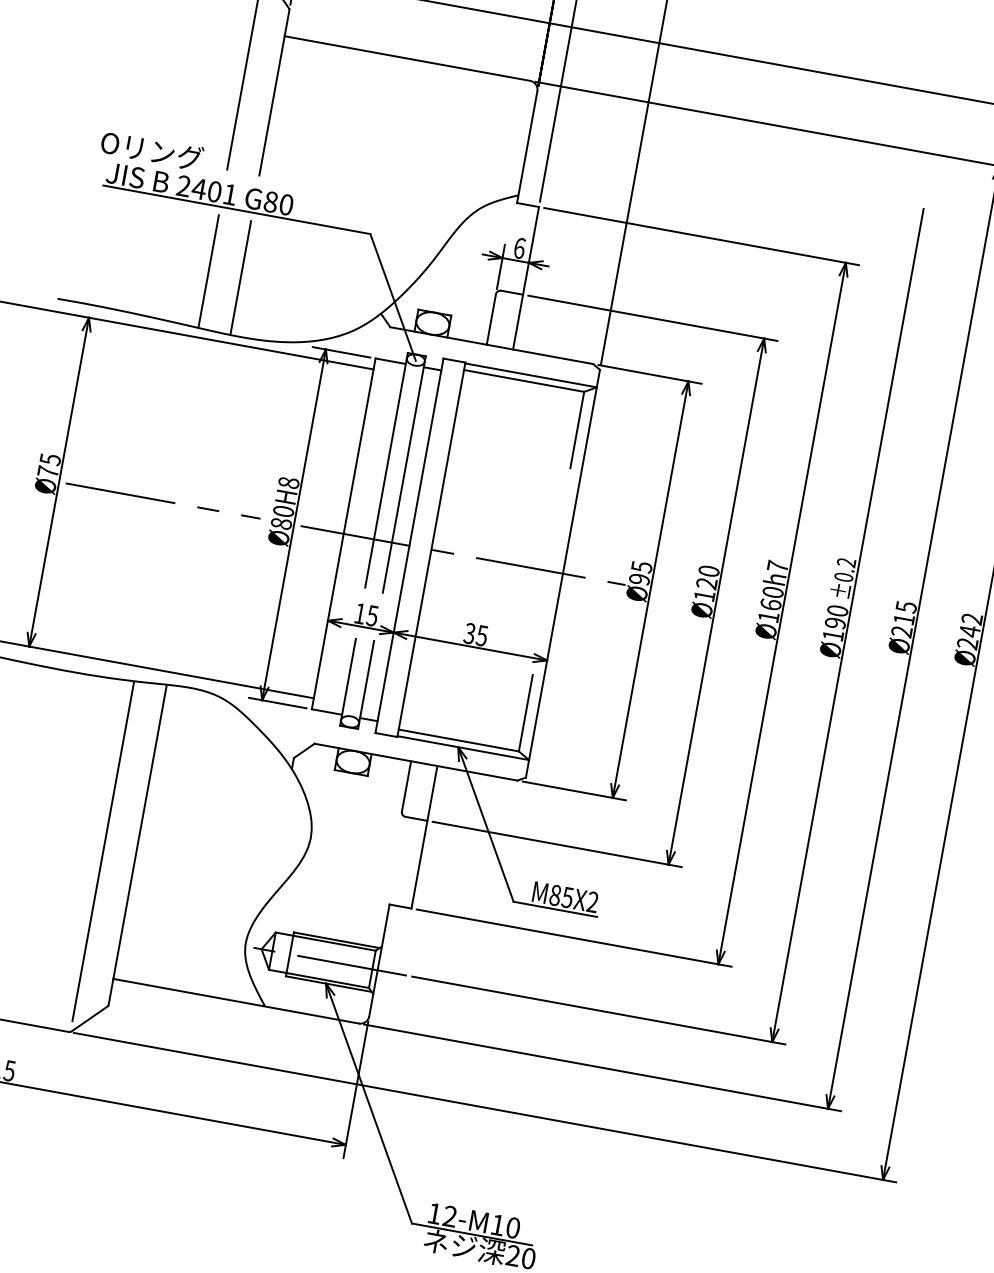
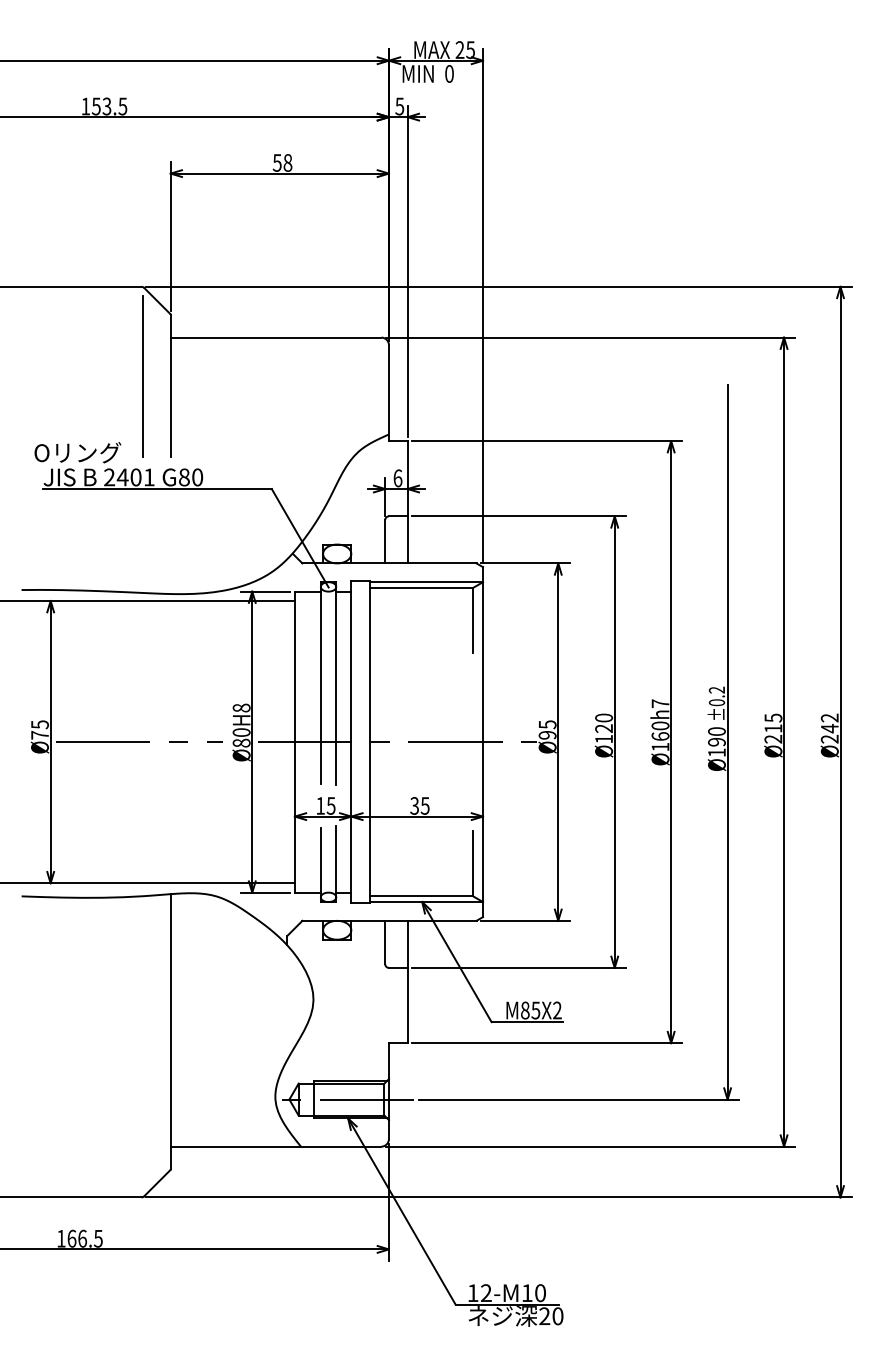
line: (209, 271) -> (143, 544), removed
line: (240, 277) -> (170, 544), removed
line: (103, 850) -> (143, 1041), removed

